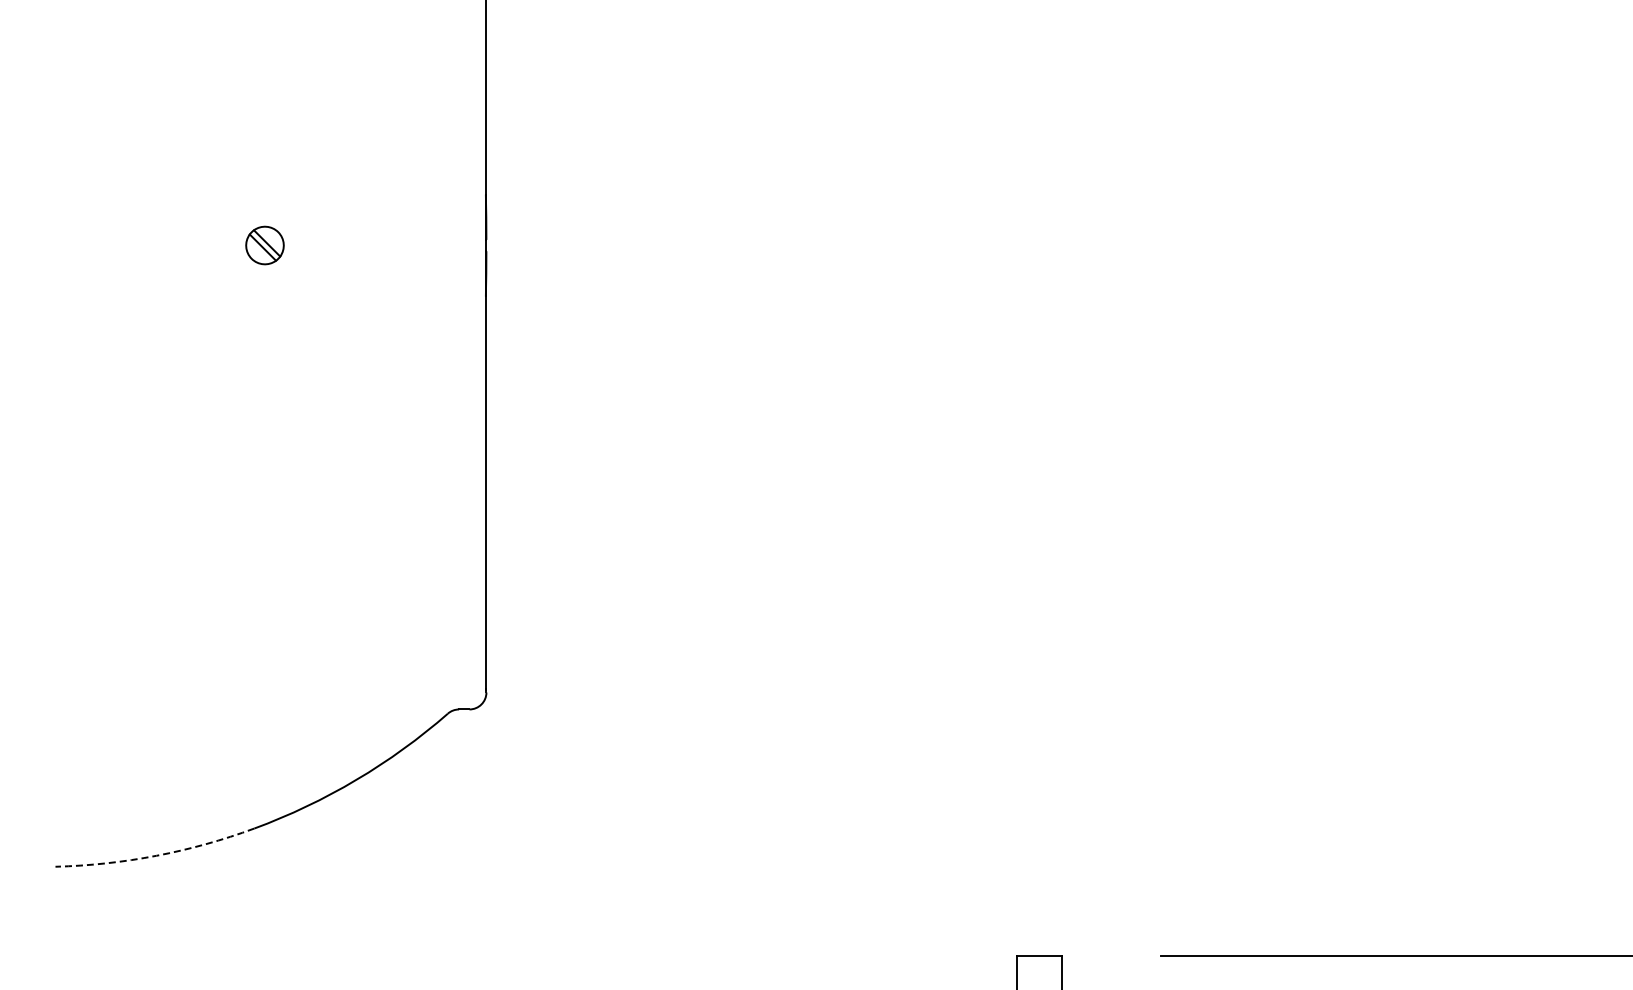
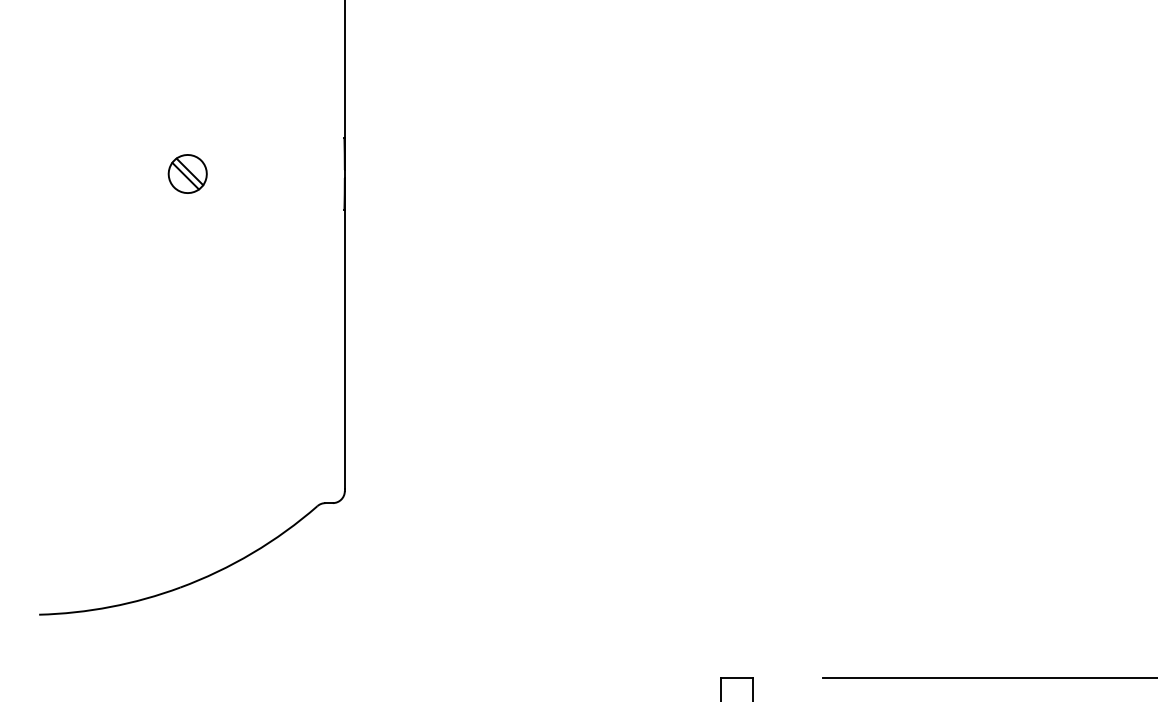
part: (264, 245) -> (187, 174), size x1.43
arc: (156, 855) -> (110, 606), dashed -> solid

